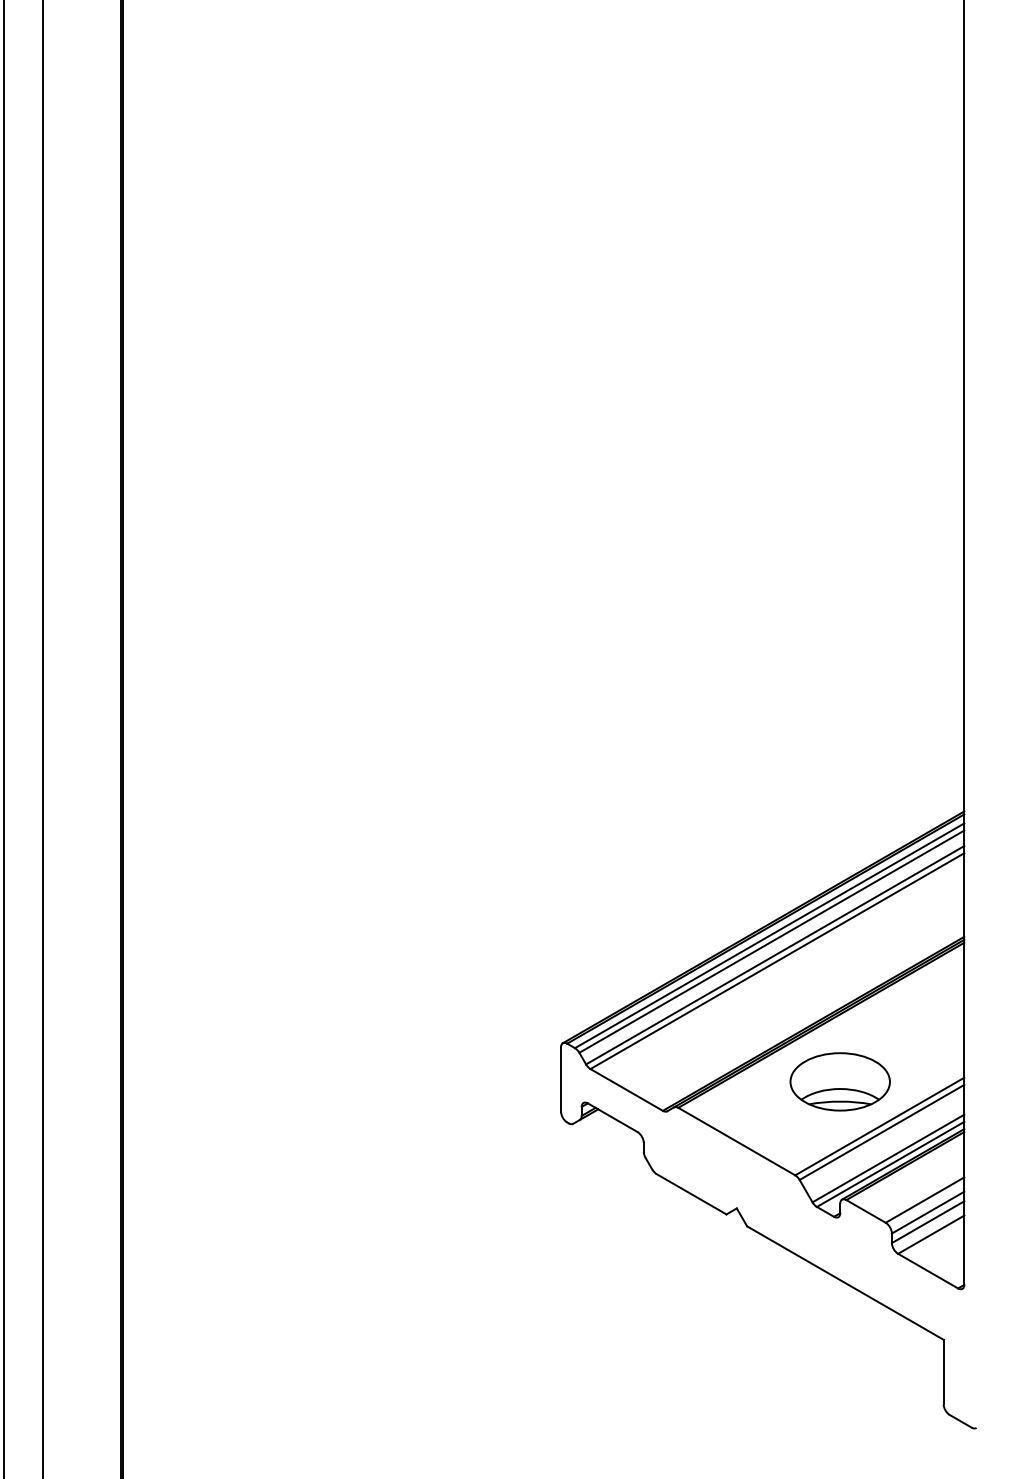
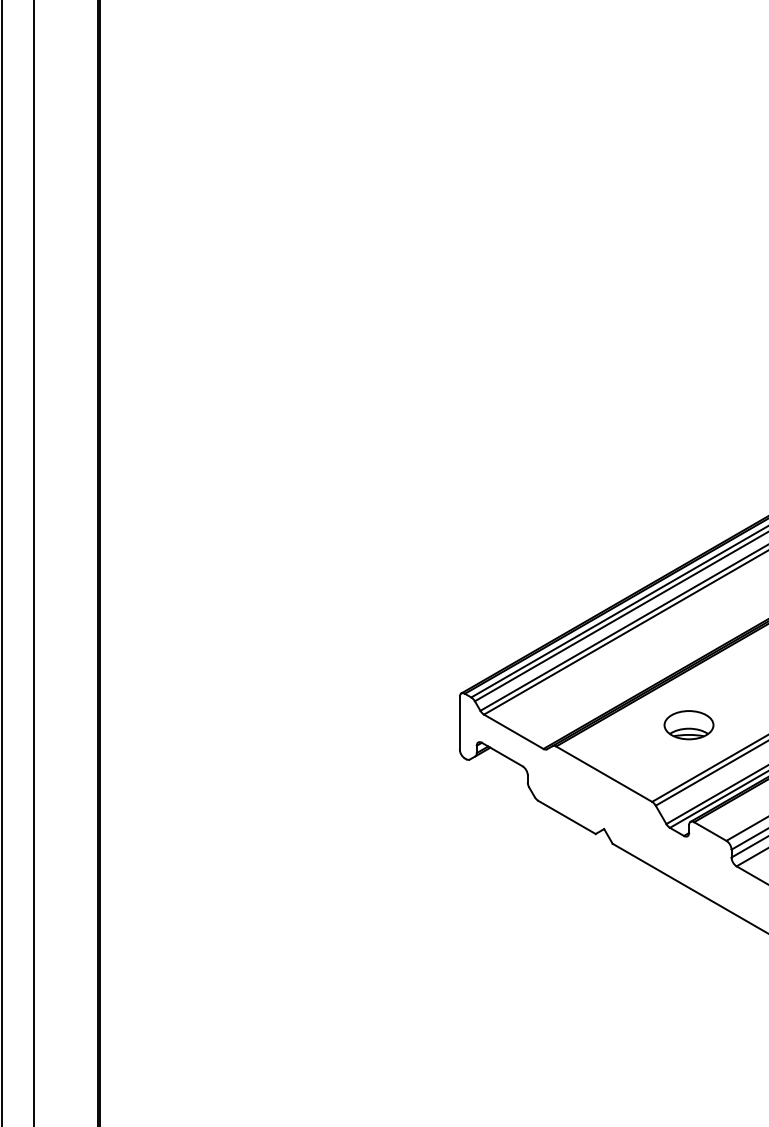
part: (839, 1081) -> (688, 724), size x0.6

